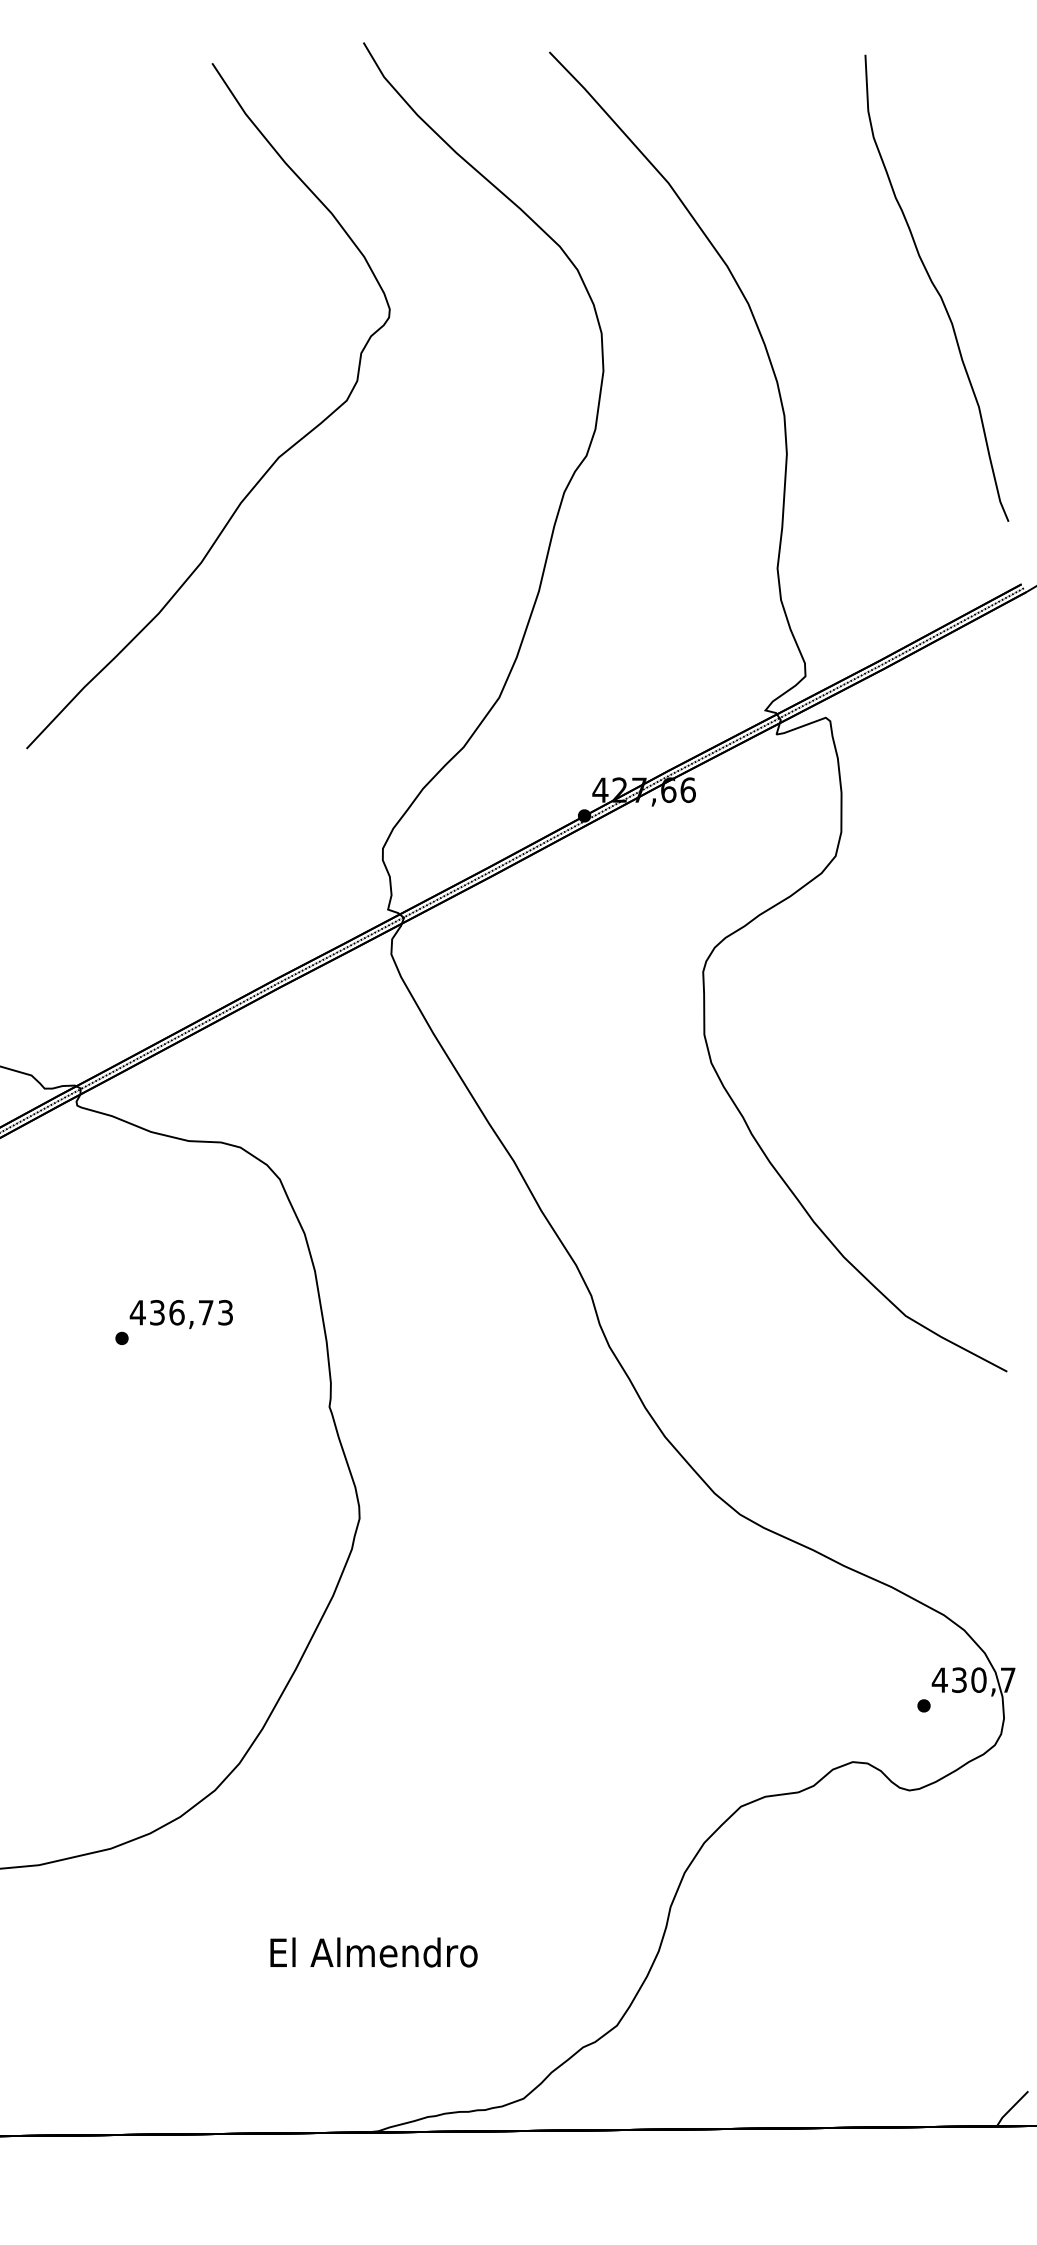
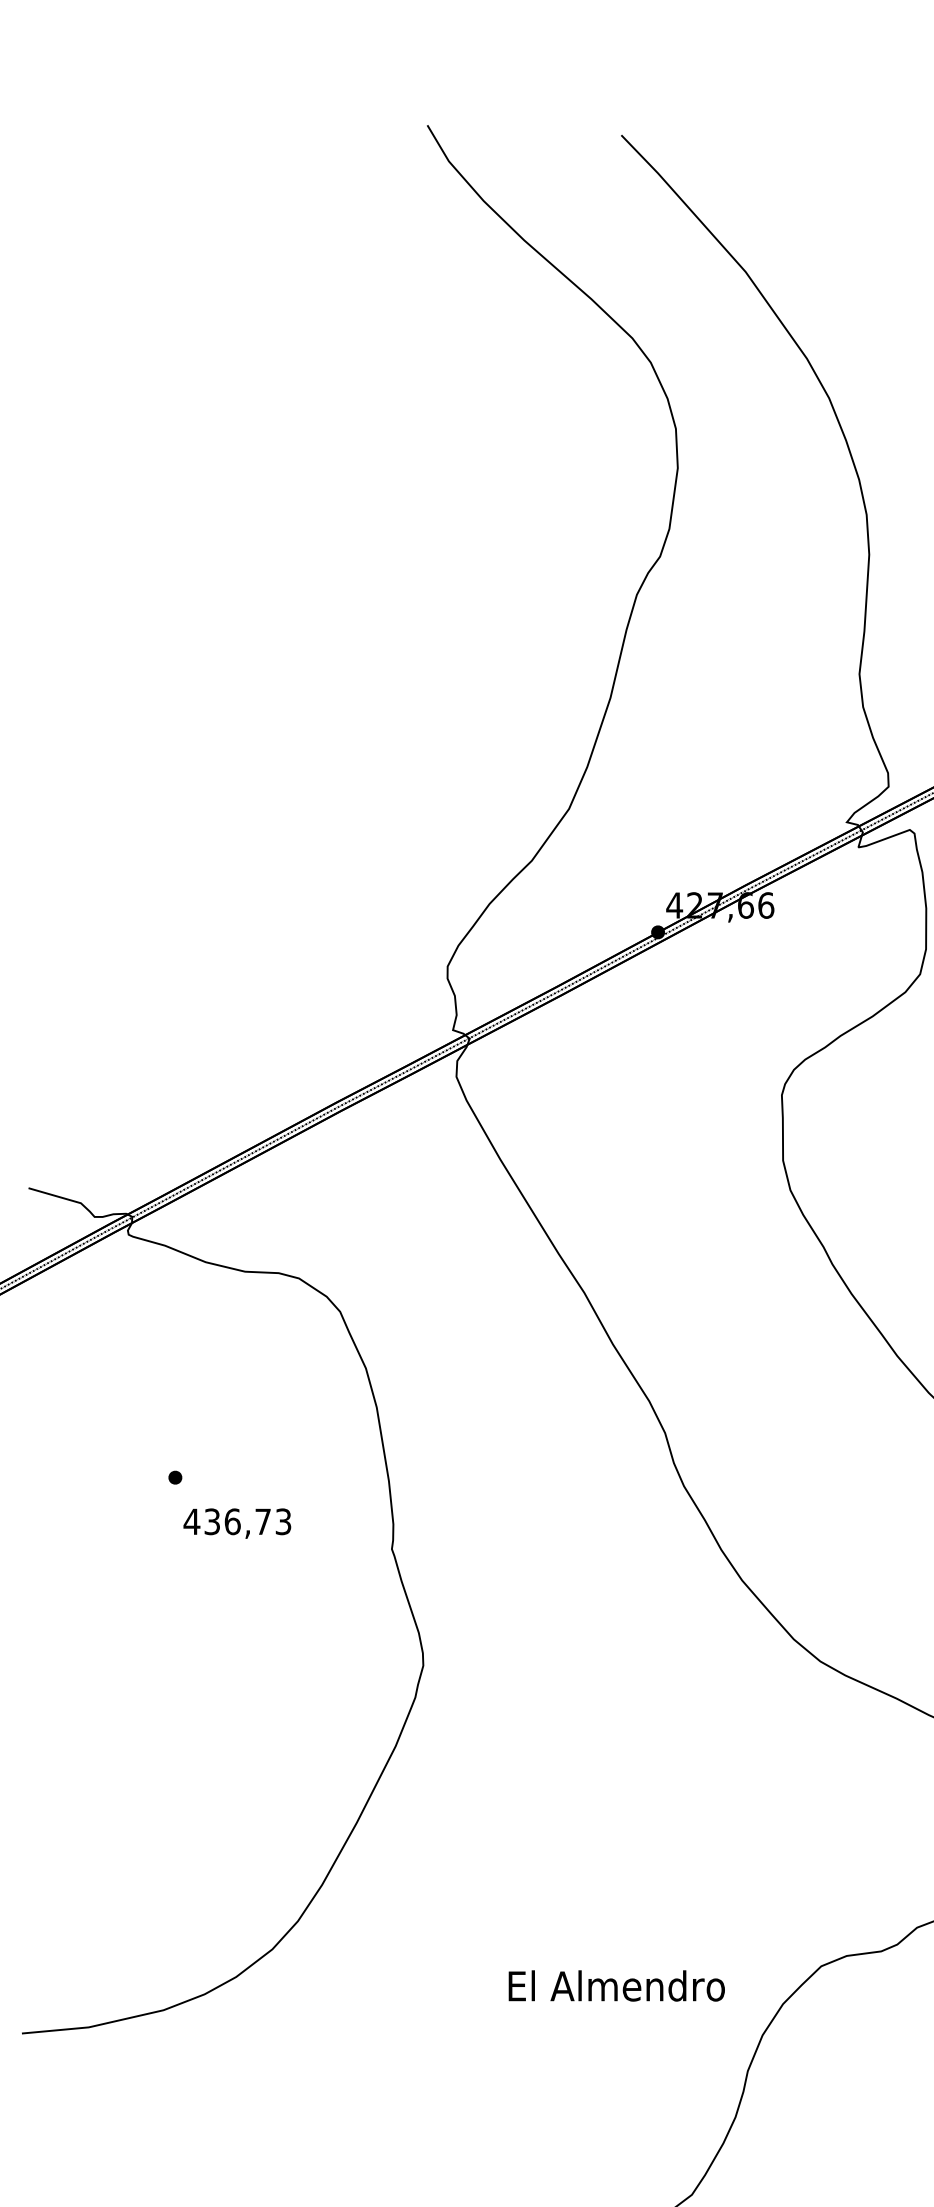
curve: (275, 459) -> (335, 560), removed
text: (180, 1314) -> (236, 1523), moved
text: (373, 1952) -> (616, 1985), moved

